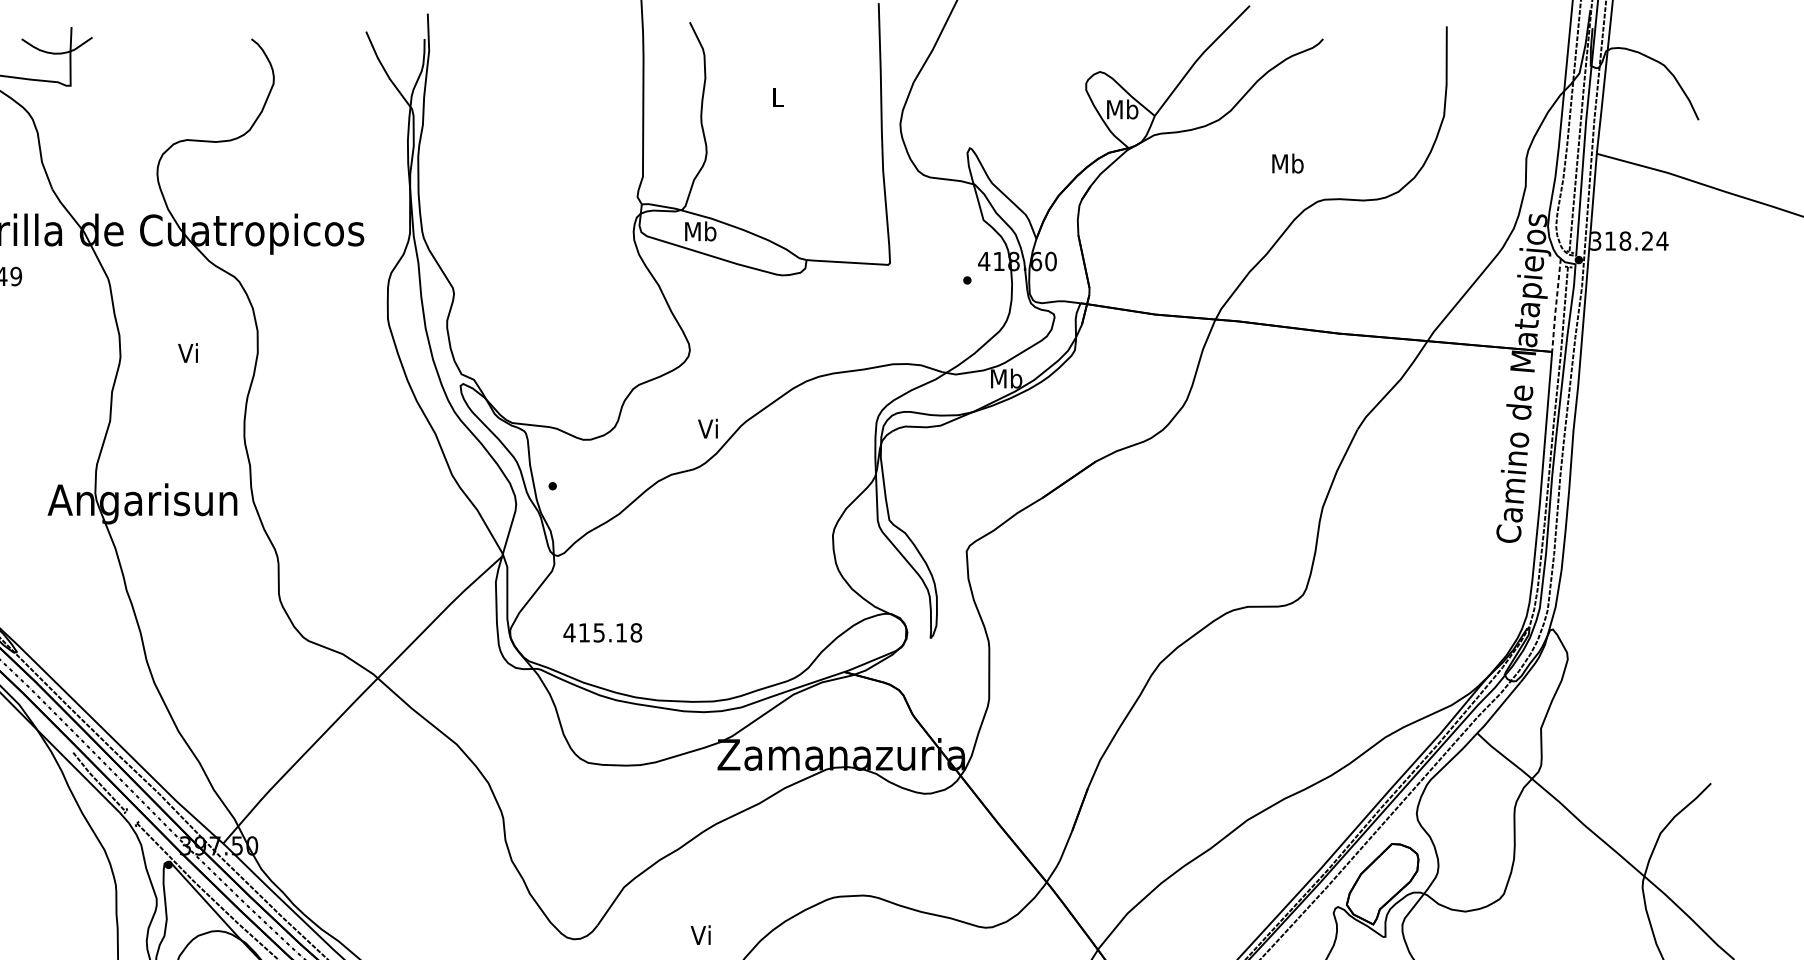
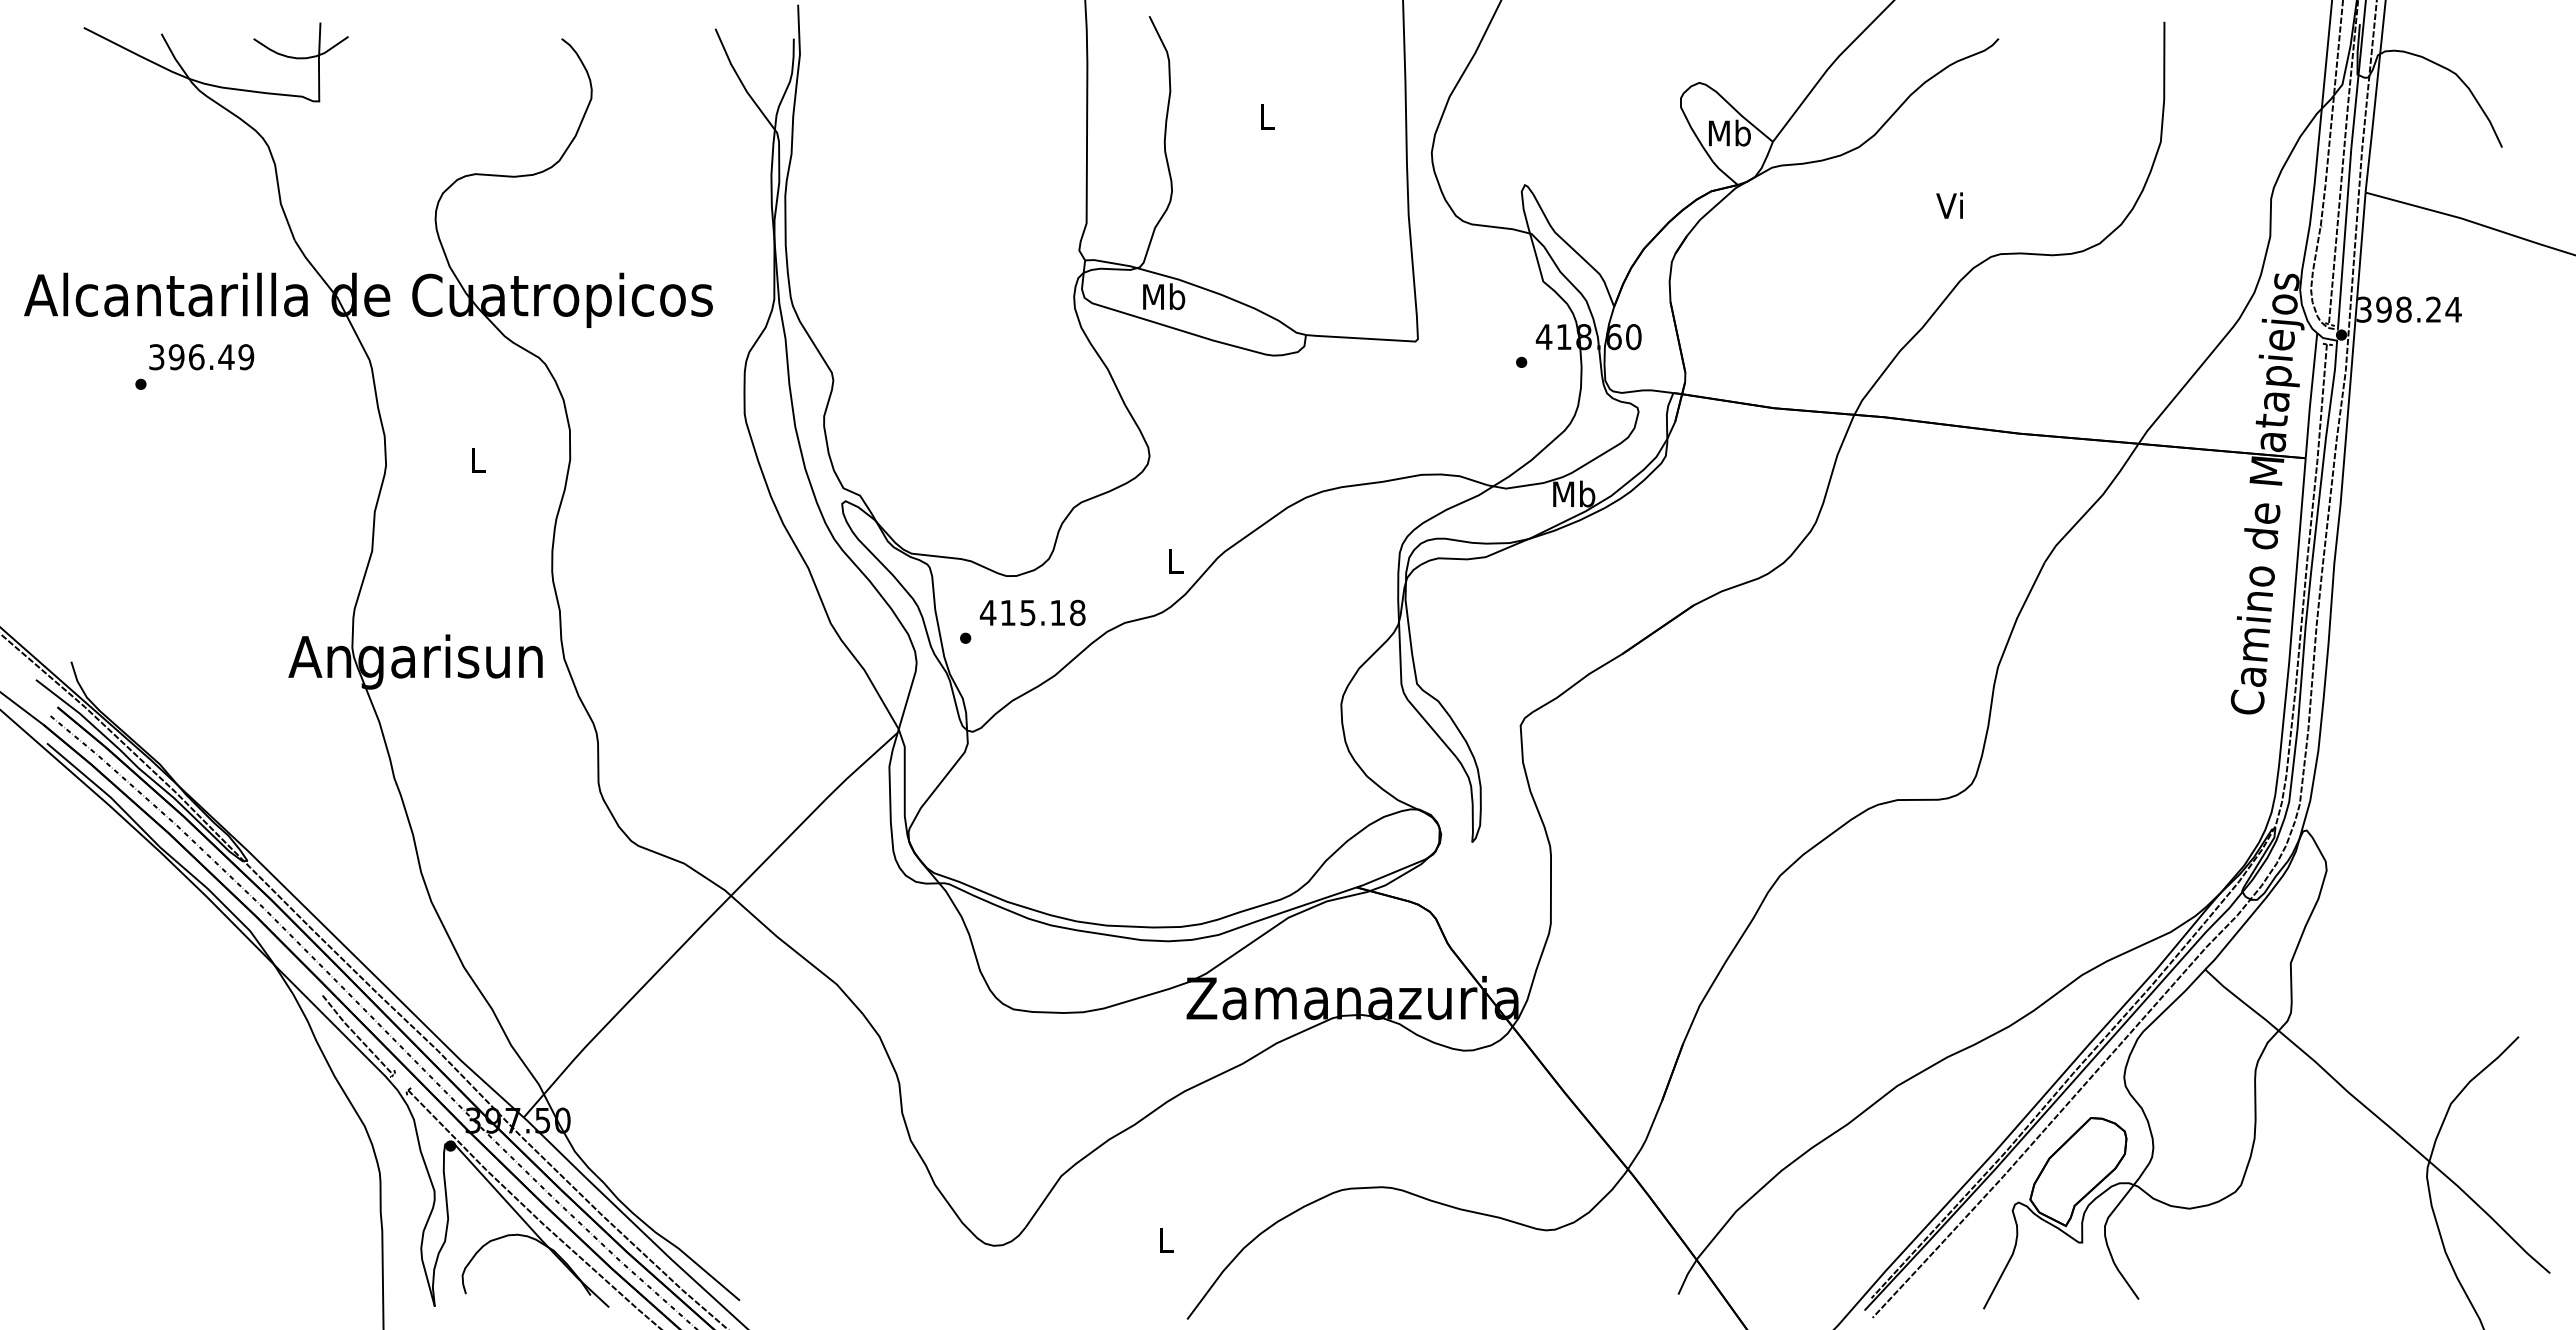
text: (1287, 163) -> (1951, 205), Mb -> Vi
text: (1610, 240) -> (2383, 309), 318.24 -> 398.24
line: (1555, 305) -> (2310, 396), dashed -> solid
text: (187, 352) -> (476, 459), Vi -> L
text: (707, 428) -> (1173, 561), Vi -> L
text: (602, 632) -> (1032, 612), moved
text: (700, 935) -> (1163, 1240), Vi -> L

